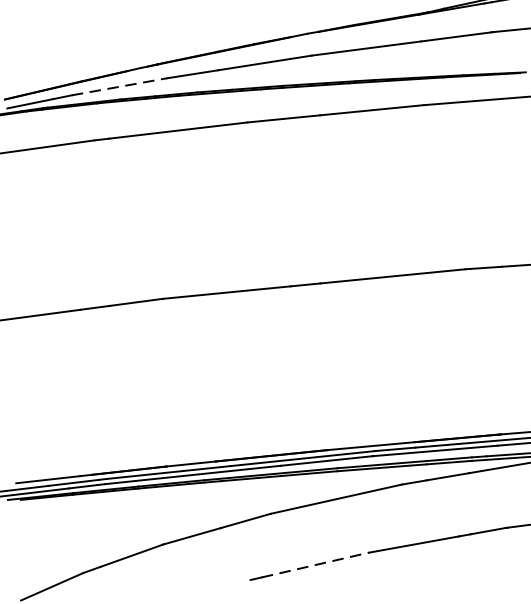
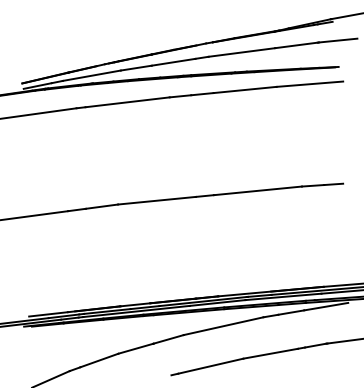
line: (120, 86) -> (92, 75), dashed -> solid
line: (316, 565) -> (211, 366), dashed -> solid

